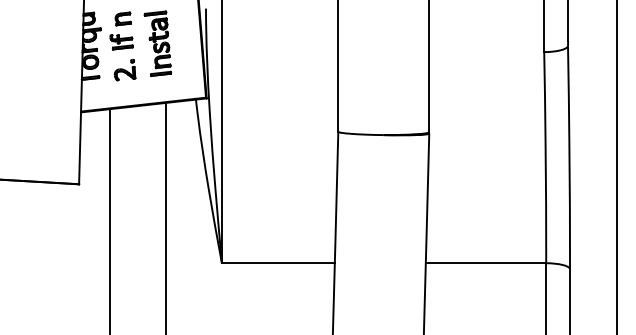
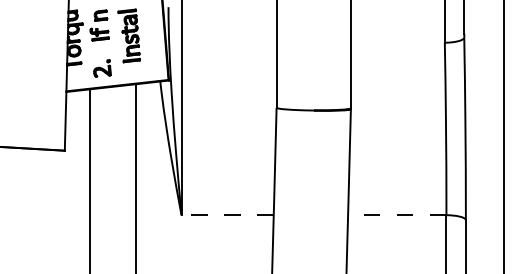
part: (125, 70) -> (102, 68), moved
line: (278, 263) -> (227, 215), solid -> dashed
line: (485, 263) -> (396, 215), solid -> dashed

